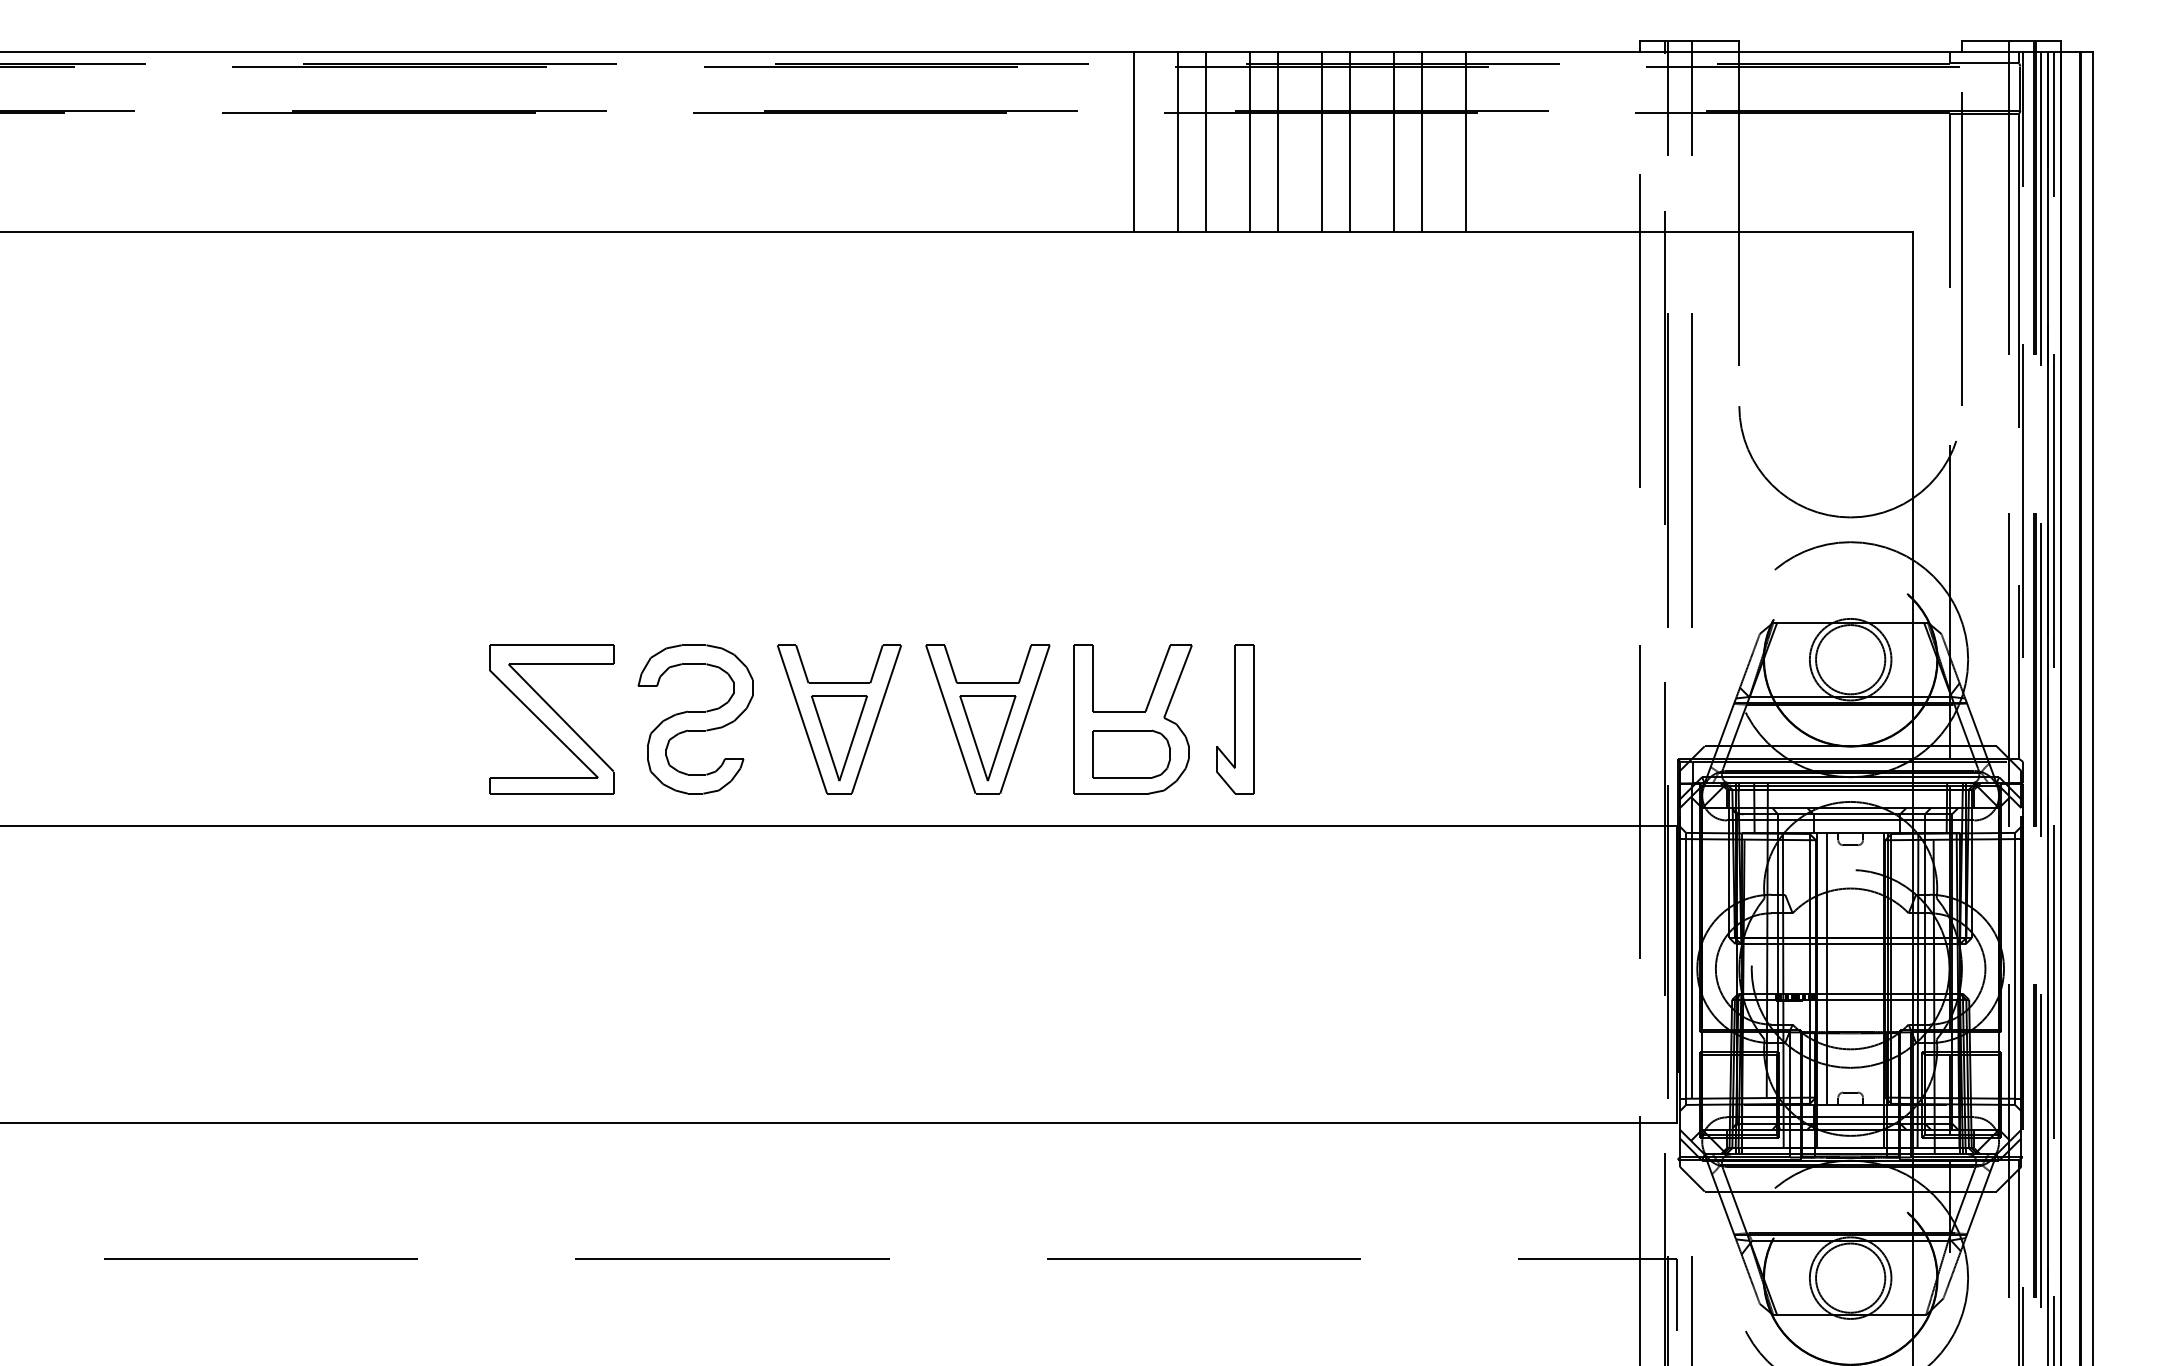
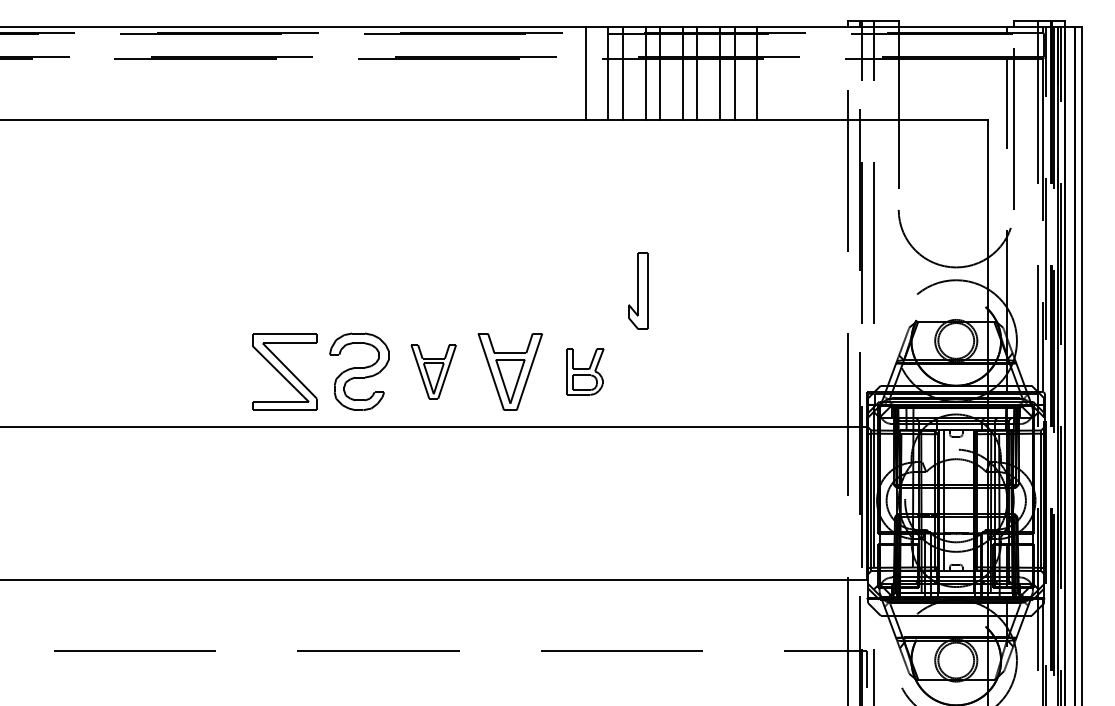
part: (839, 718) -> (433, 371), size x0.7
part: (1133, 718) -> (585, 371), size x0.6
part: (1235, 718) -> (638, 290), moved

